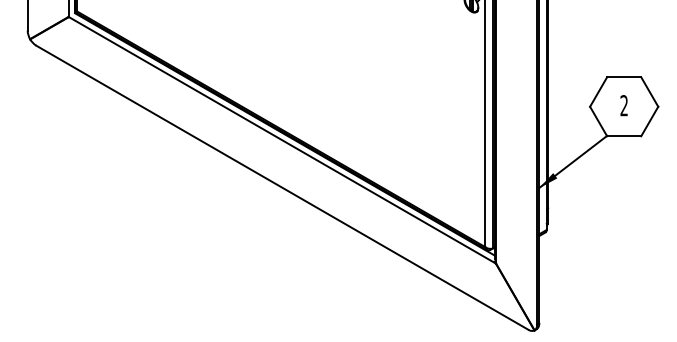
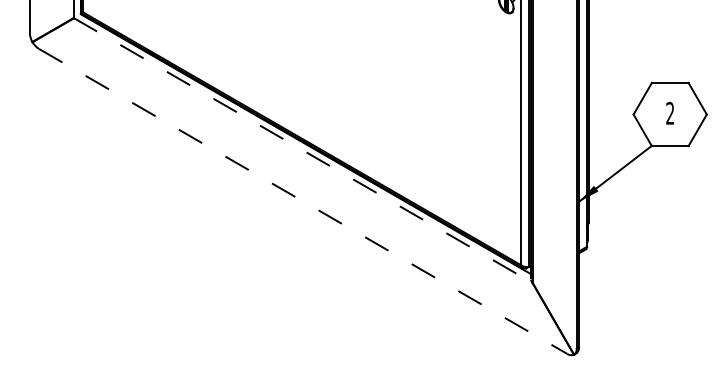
line: (282, 140) -> (303, 150), solid -> dashed
line: (282, 188) -> (303, 202), solid -> dashed

